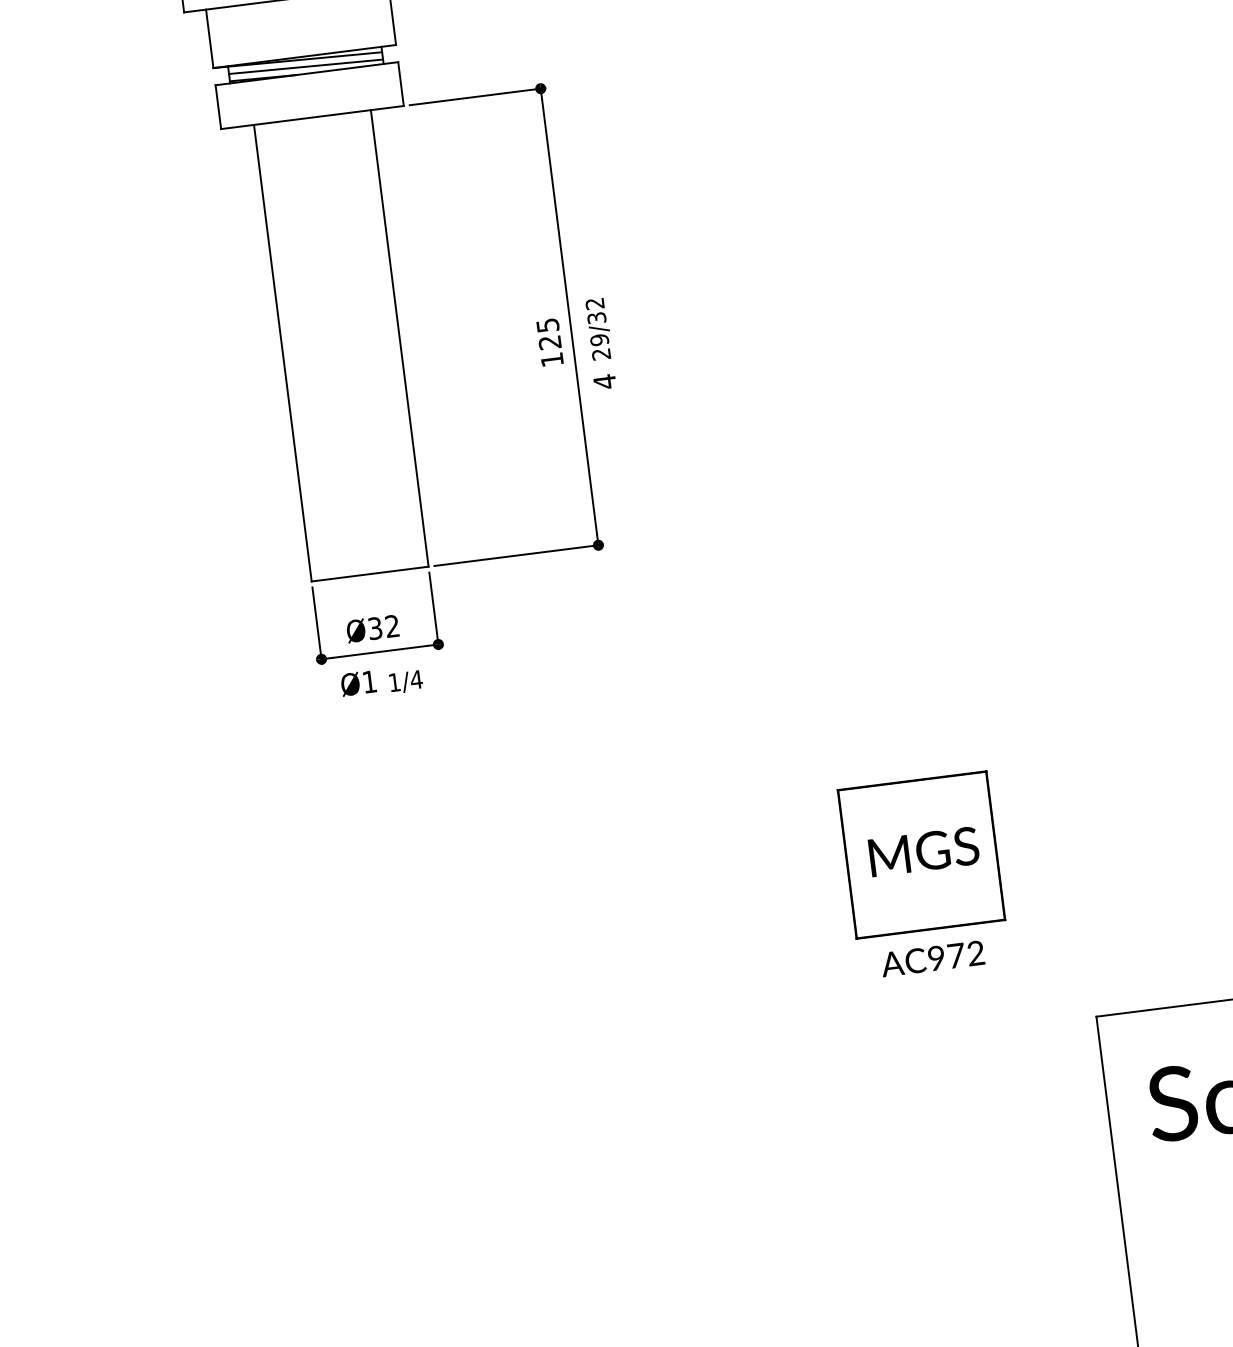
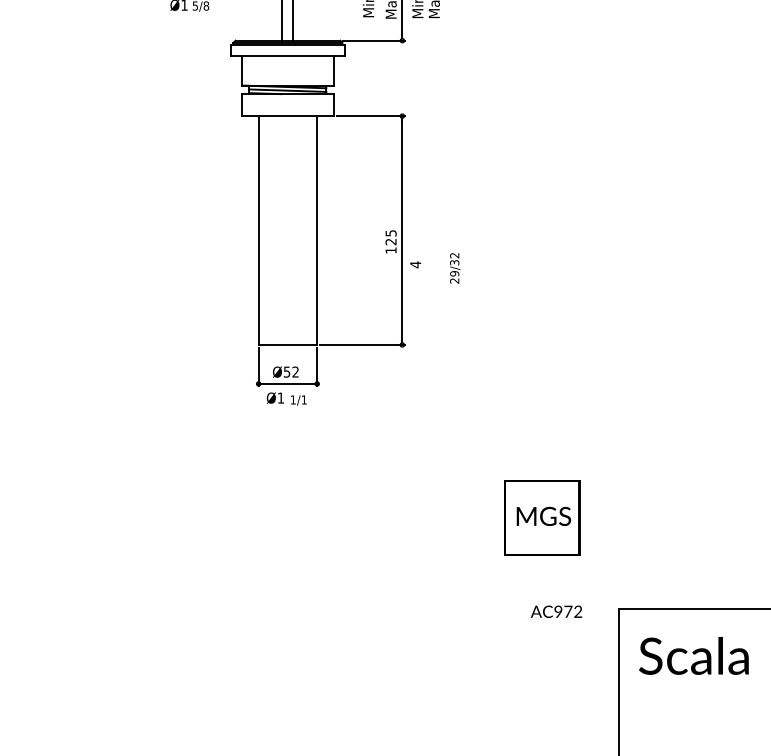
text: (599, 329) -> (455, 268), moved
text: (375, 627) -> (287, 371), Ø32 -> Ø52
text: (416, 678) -> (304, 399), 1/4 -> 1/1
text: (932, 958) -> (556, 611), moved

